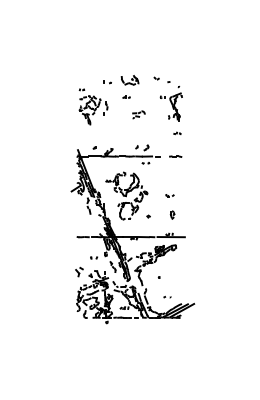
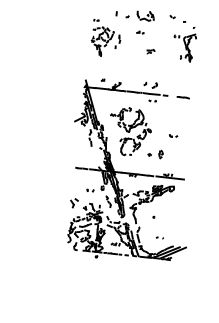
part: (107, 82) -> (122, 15), size x1.6
part: (138, 114) -> (150, 51), size x0.6
part: (177, 133) -> (187, 74), removed
part: (172, 214) -> (160, 153), moved

